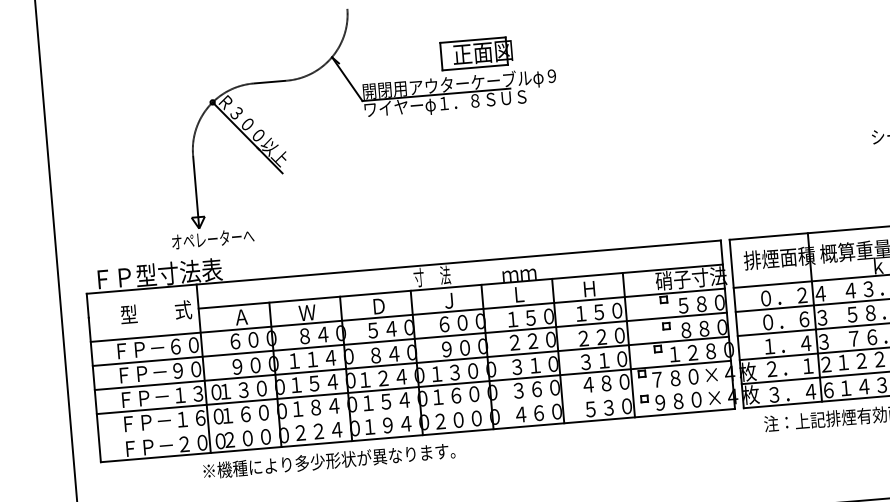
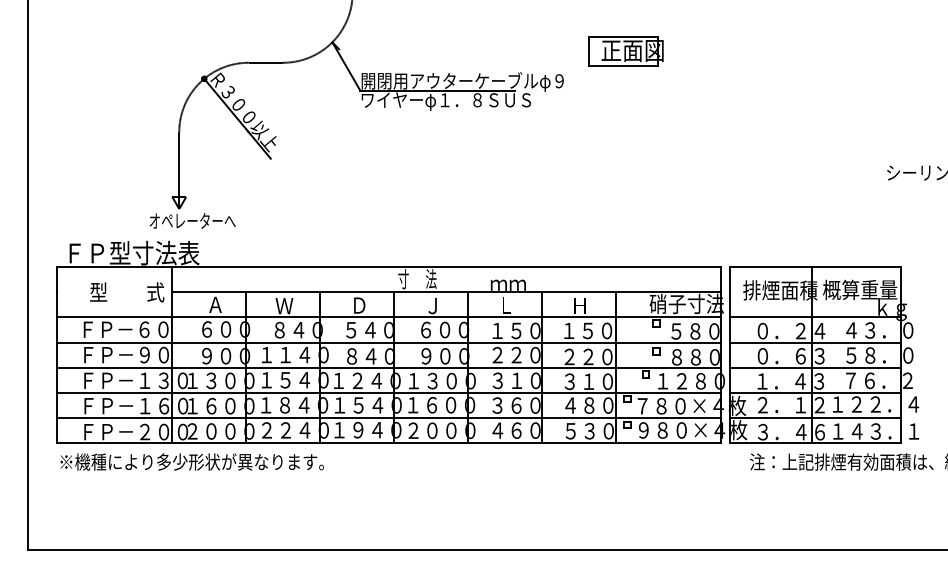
part: (476, 53) -> (625, 51), moved
line: (415, 411) -> (388, 418), added
text: (328, 460) -> (191, 461), moved

